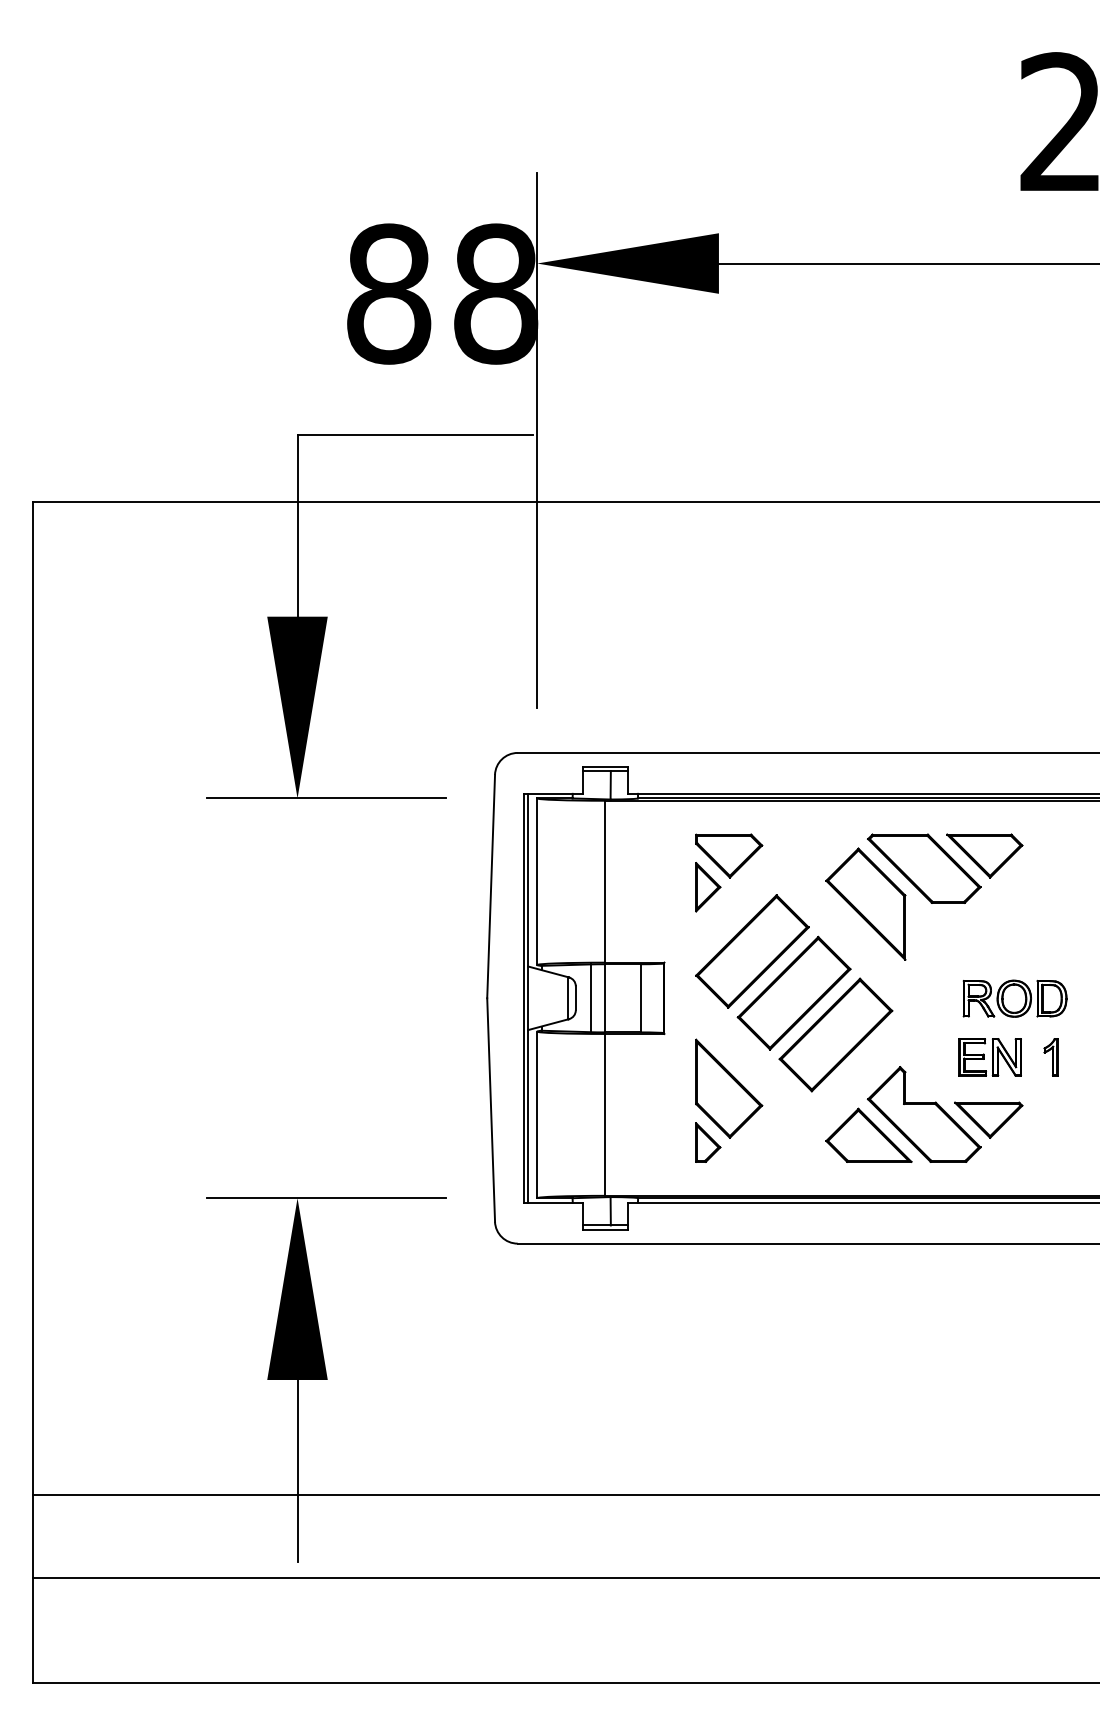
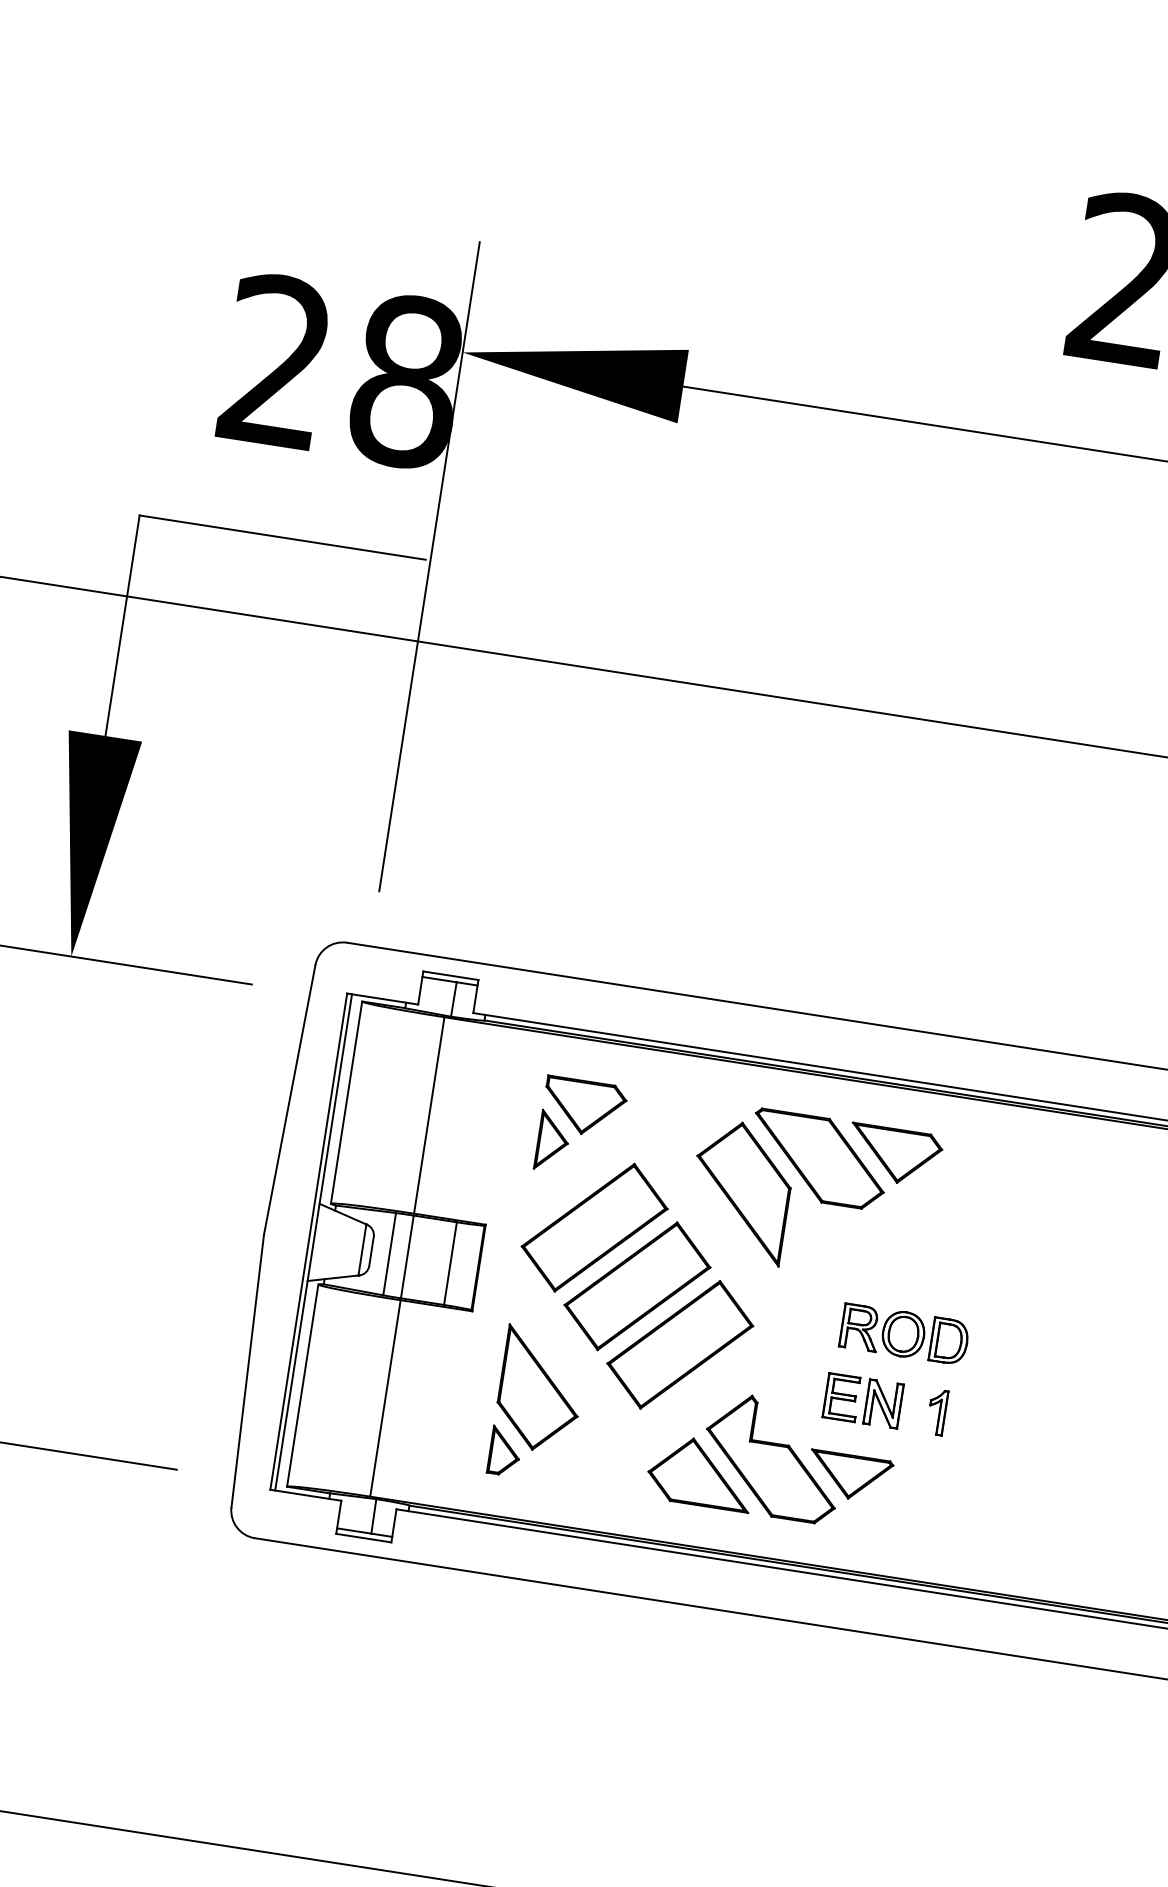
text: (389, 293) -> (277, 361), 88 -> 28

